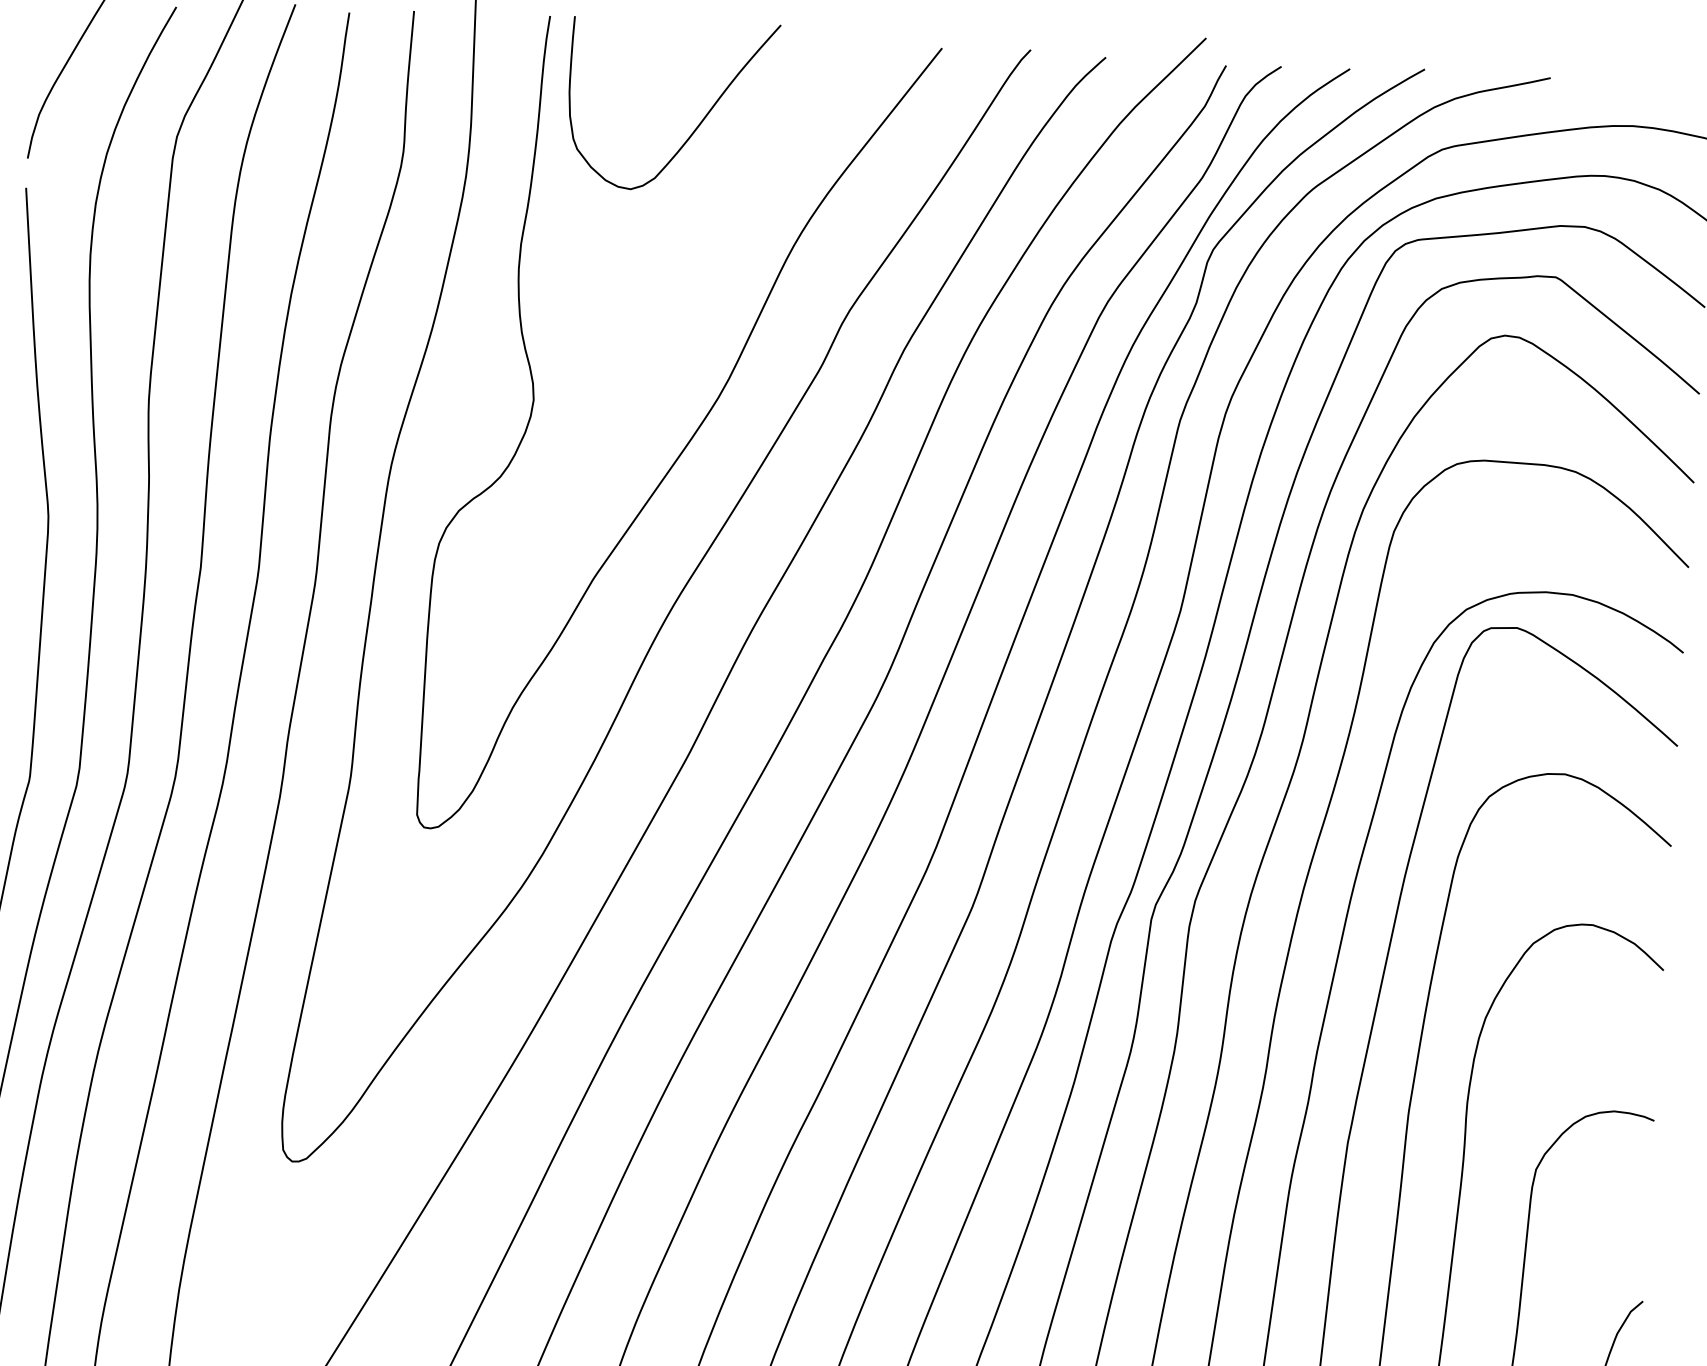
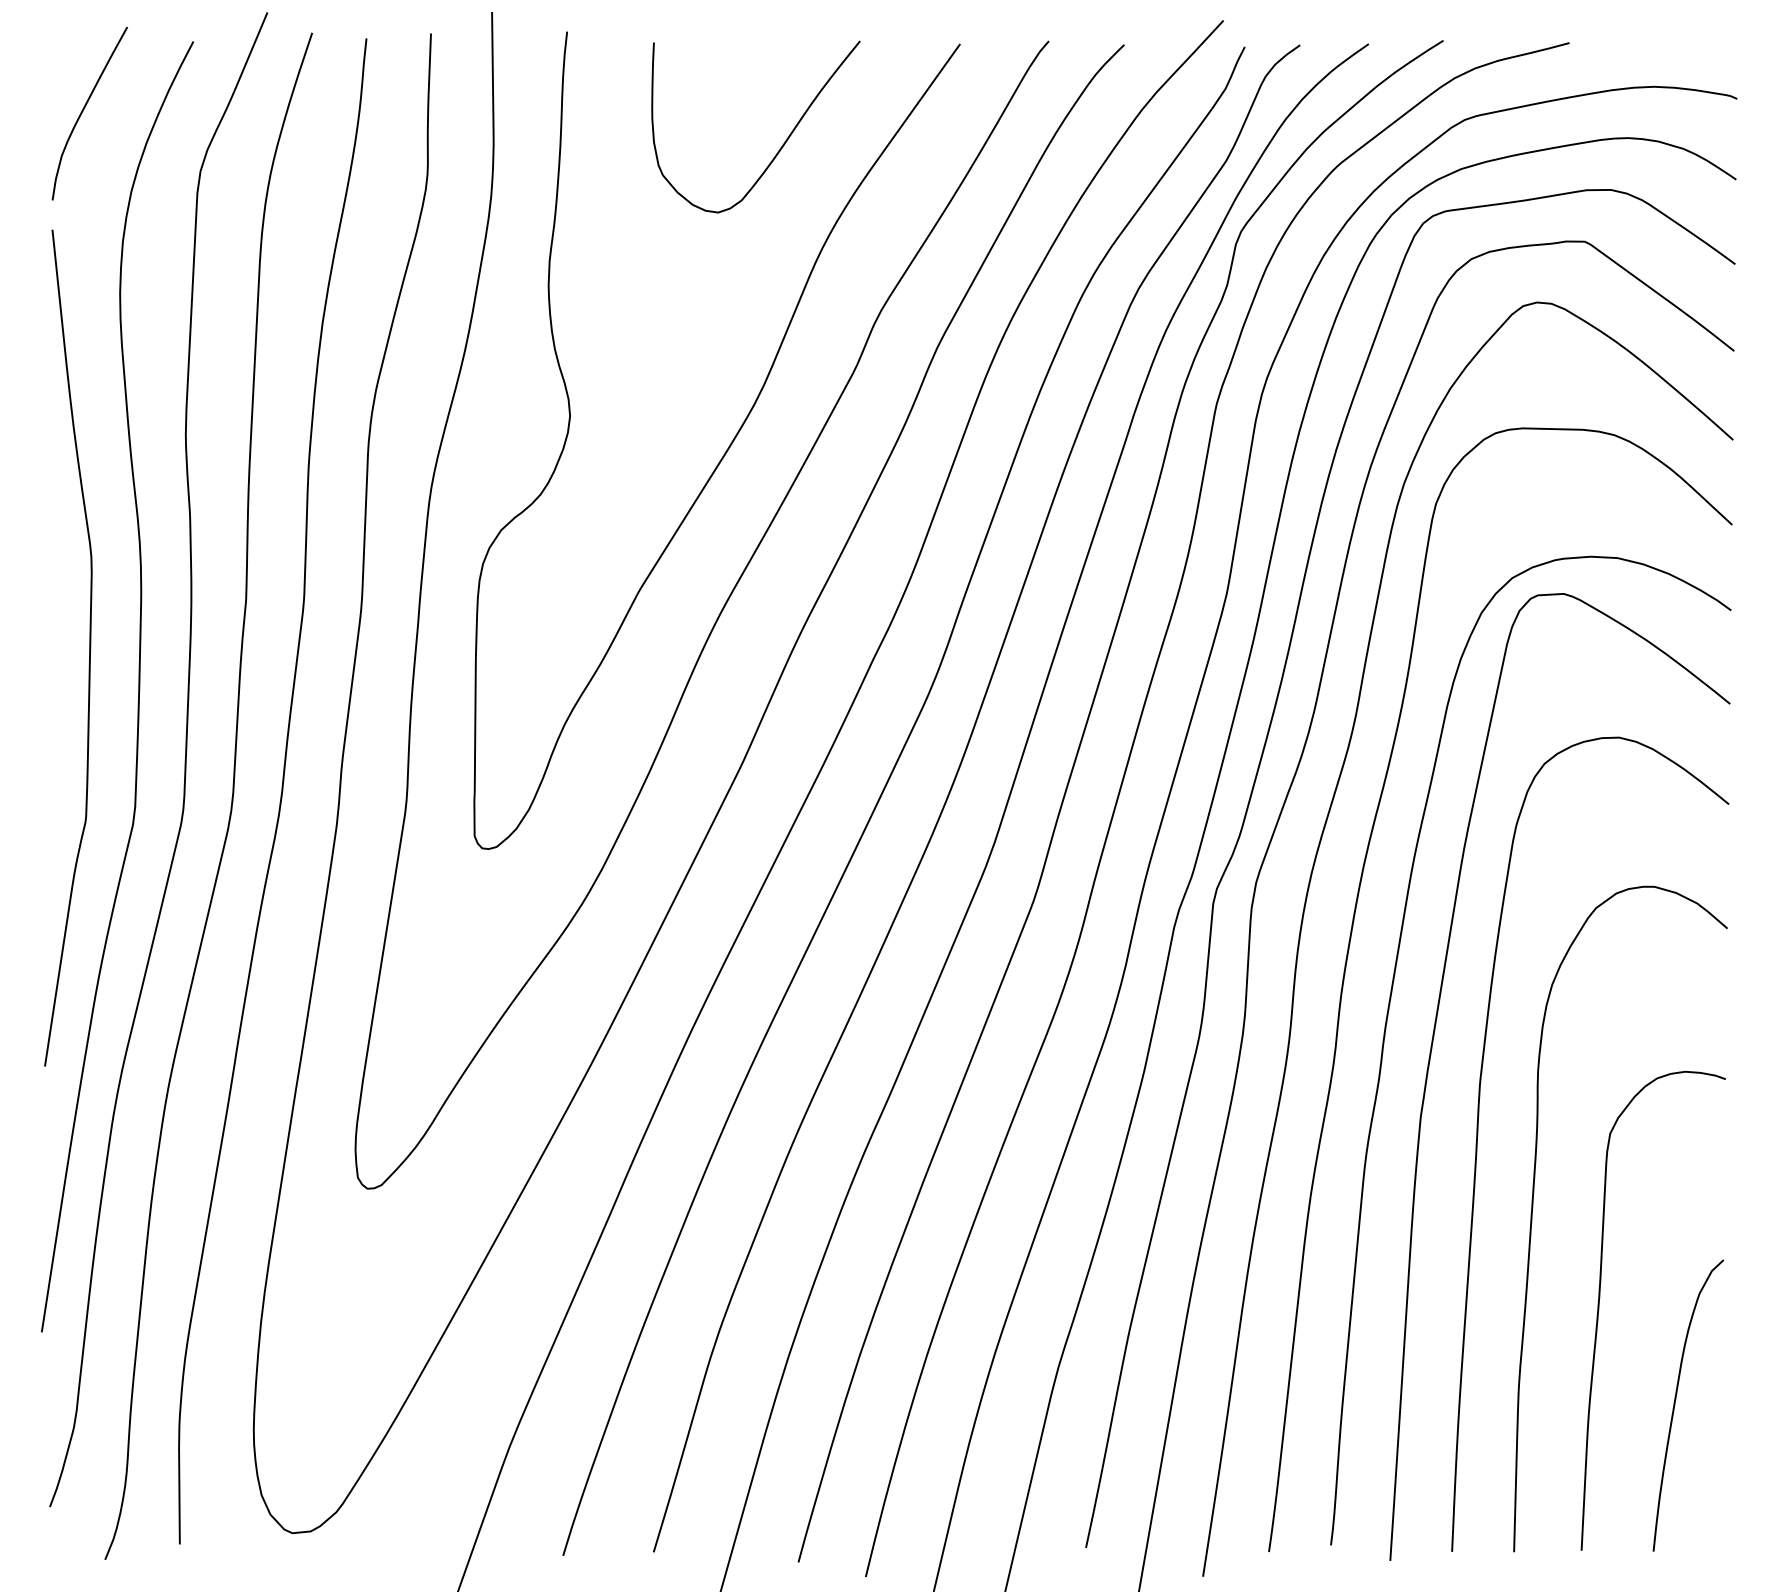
curve: (698, 124) -> (782, 144), moved

